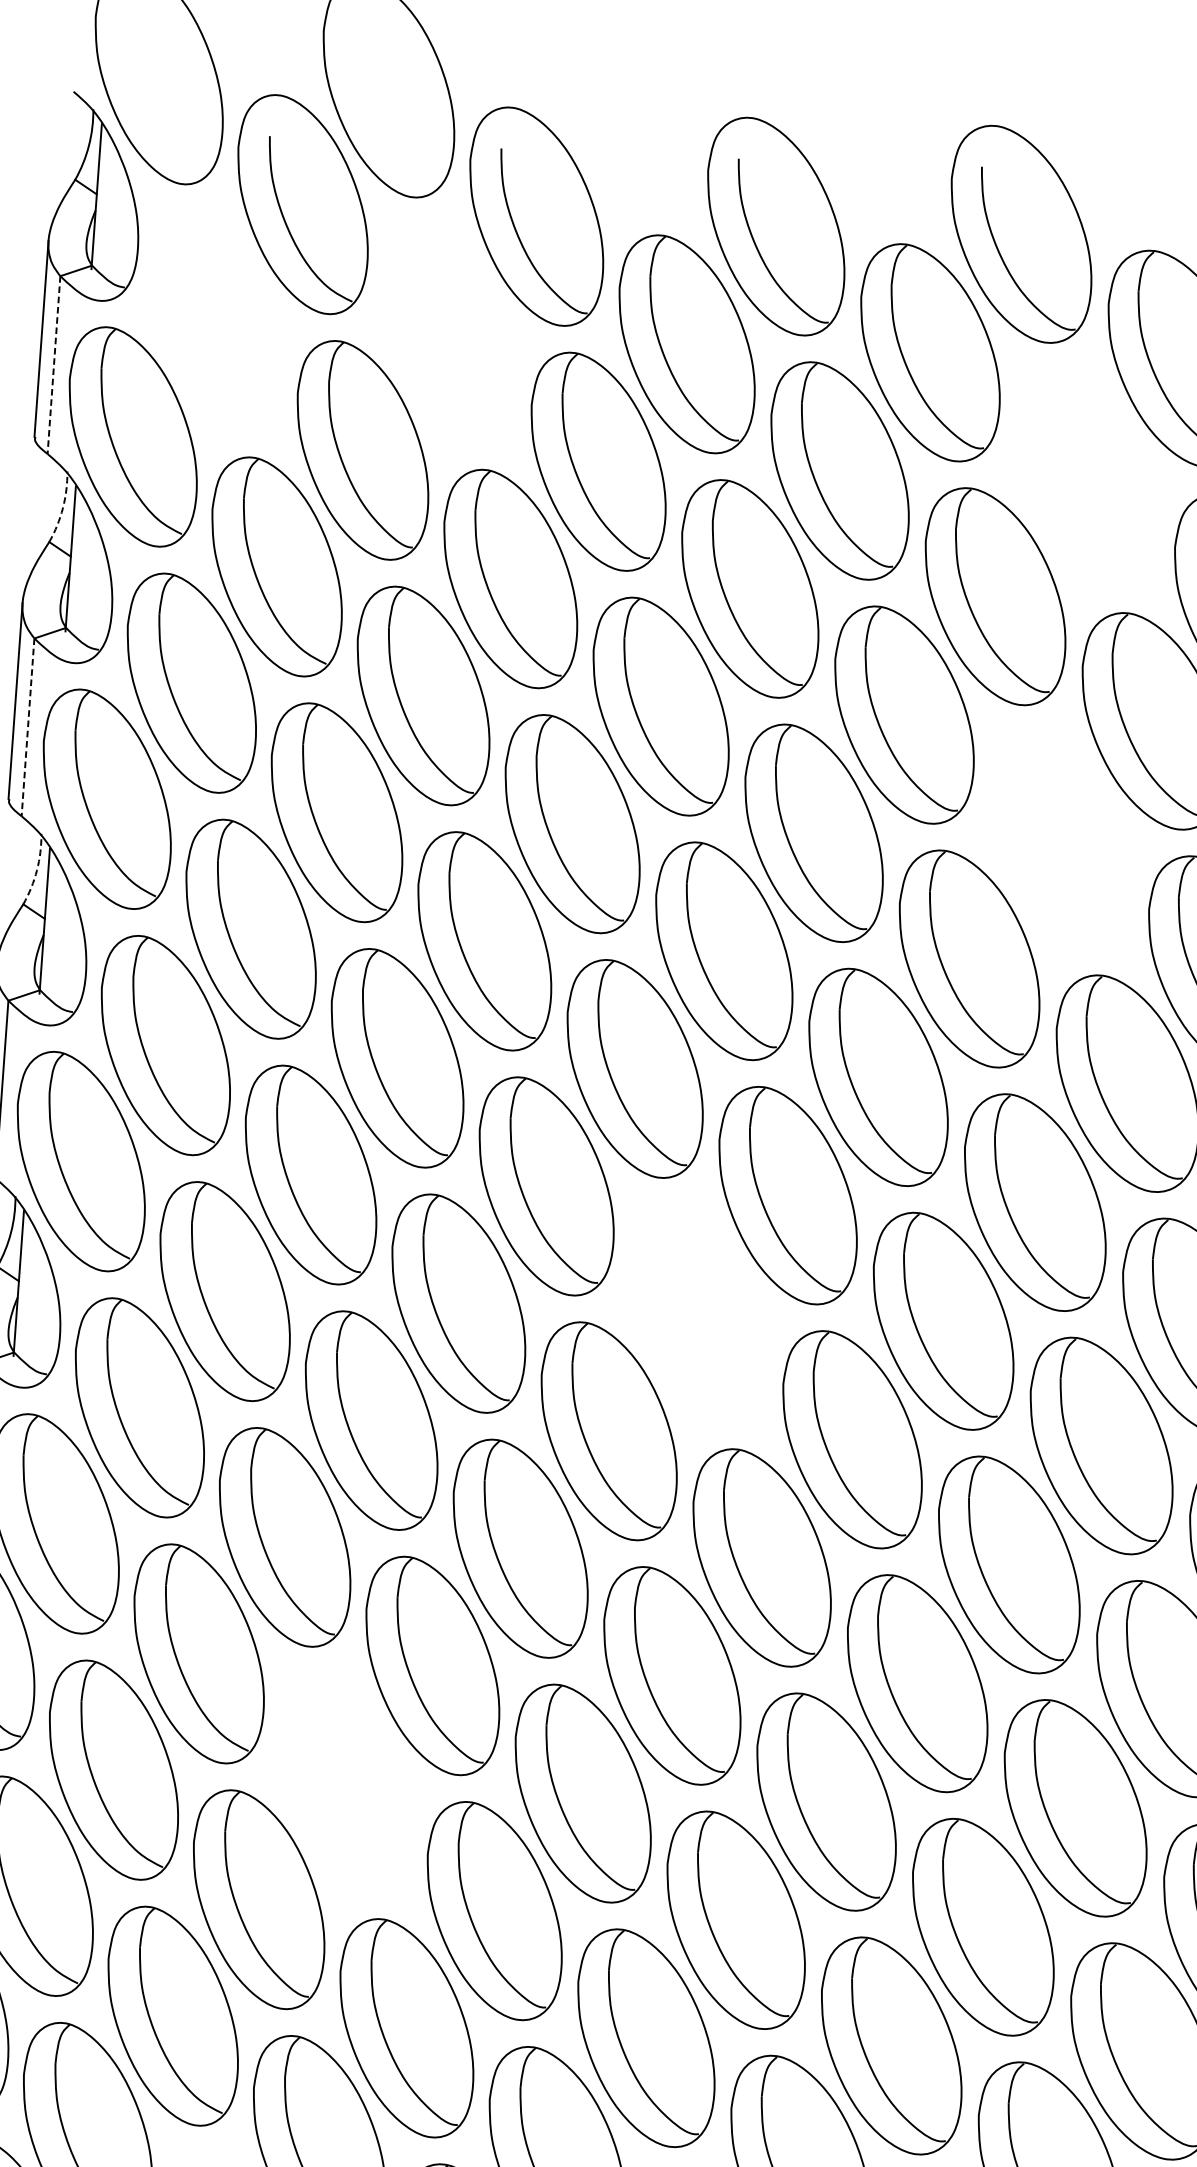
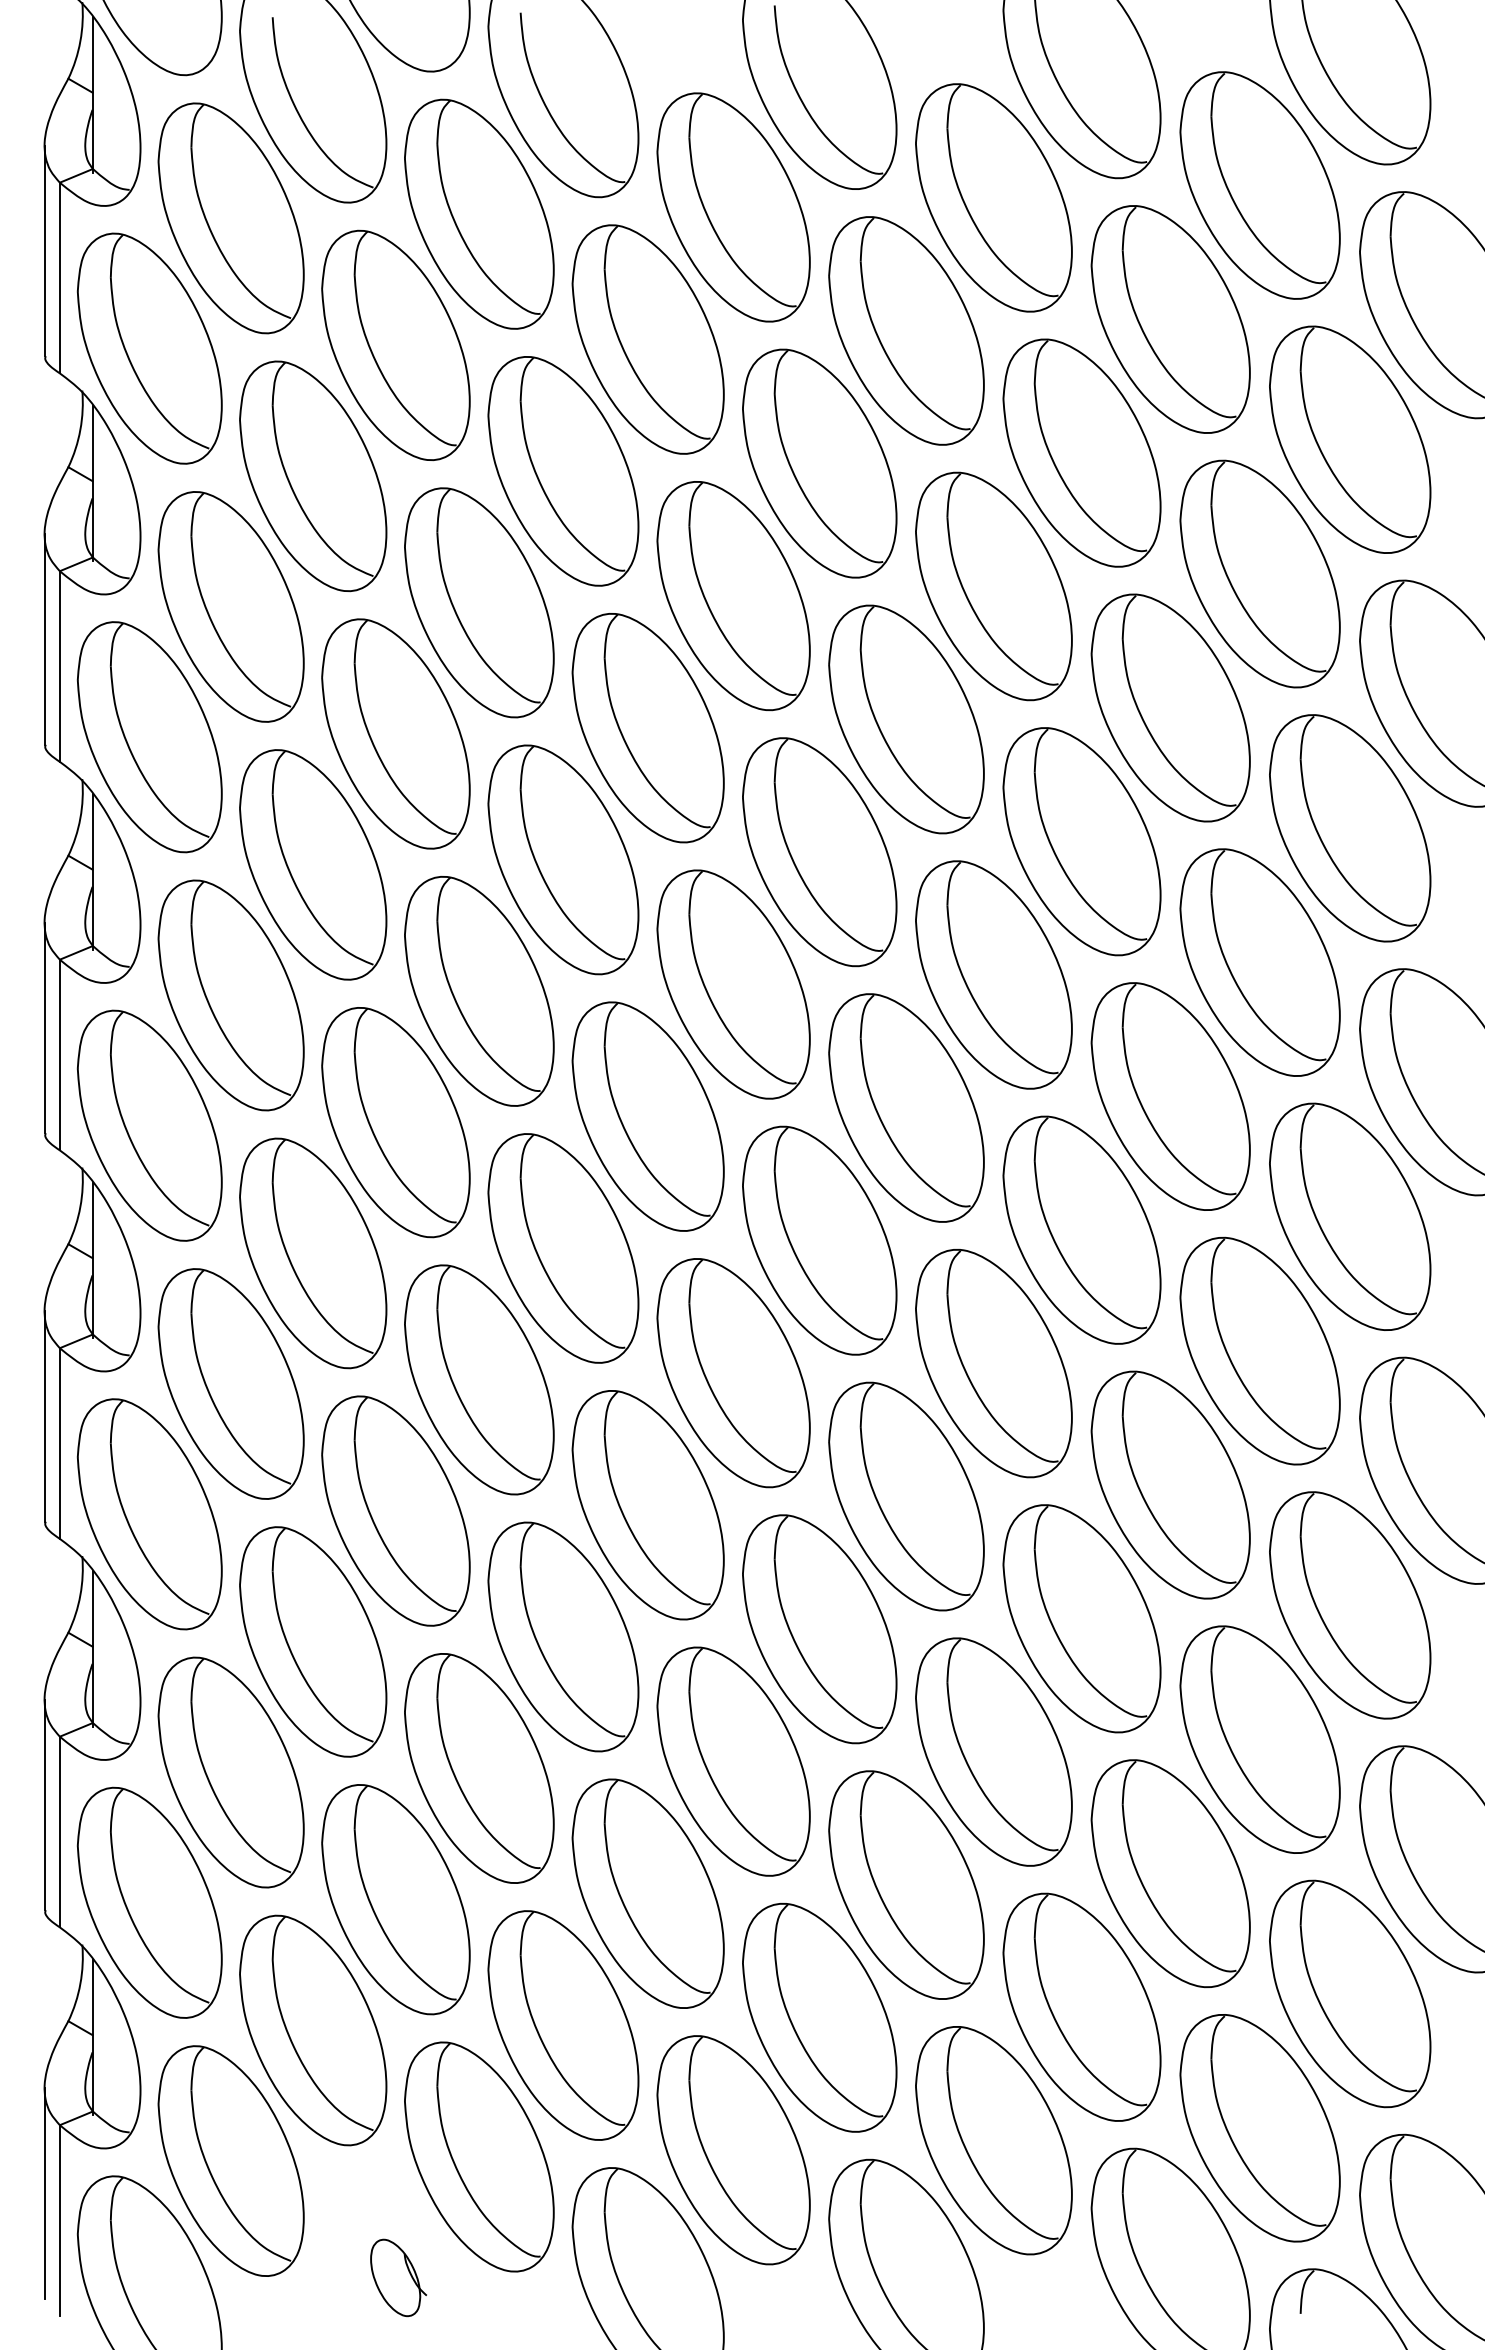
part: (217, 320) -> (230, 218), added
part: (449, 332) -> (479, 213), added
line: (53, 365) -> (59, 278), dashed -> solid
part: (1086, 477) -> (1170, 319), added
arc: (63, 507) -> (80, 429), dashed -> solid
line: (27, 728) -> (59, 667), dashed -> solid
part: (1060, 839) -> (1170, 707), added
arc: (37, 870) -> (80, 818), dashed -> solid
part: (698, 1313) -> (819, 1240), added
part: (345, 1783) -> (479, 1768), added

